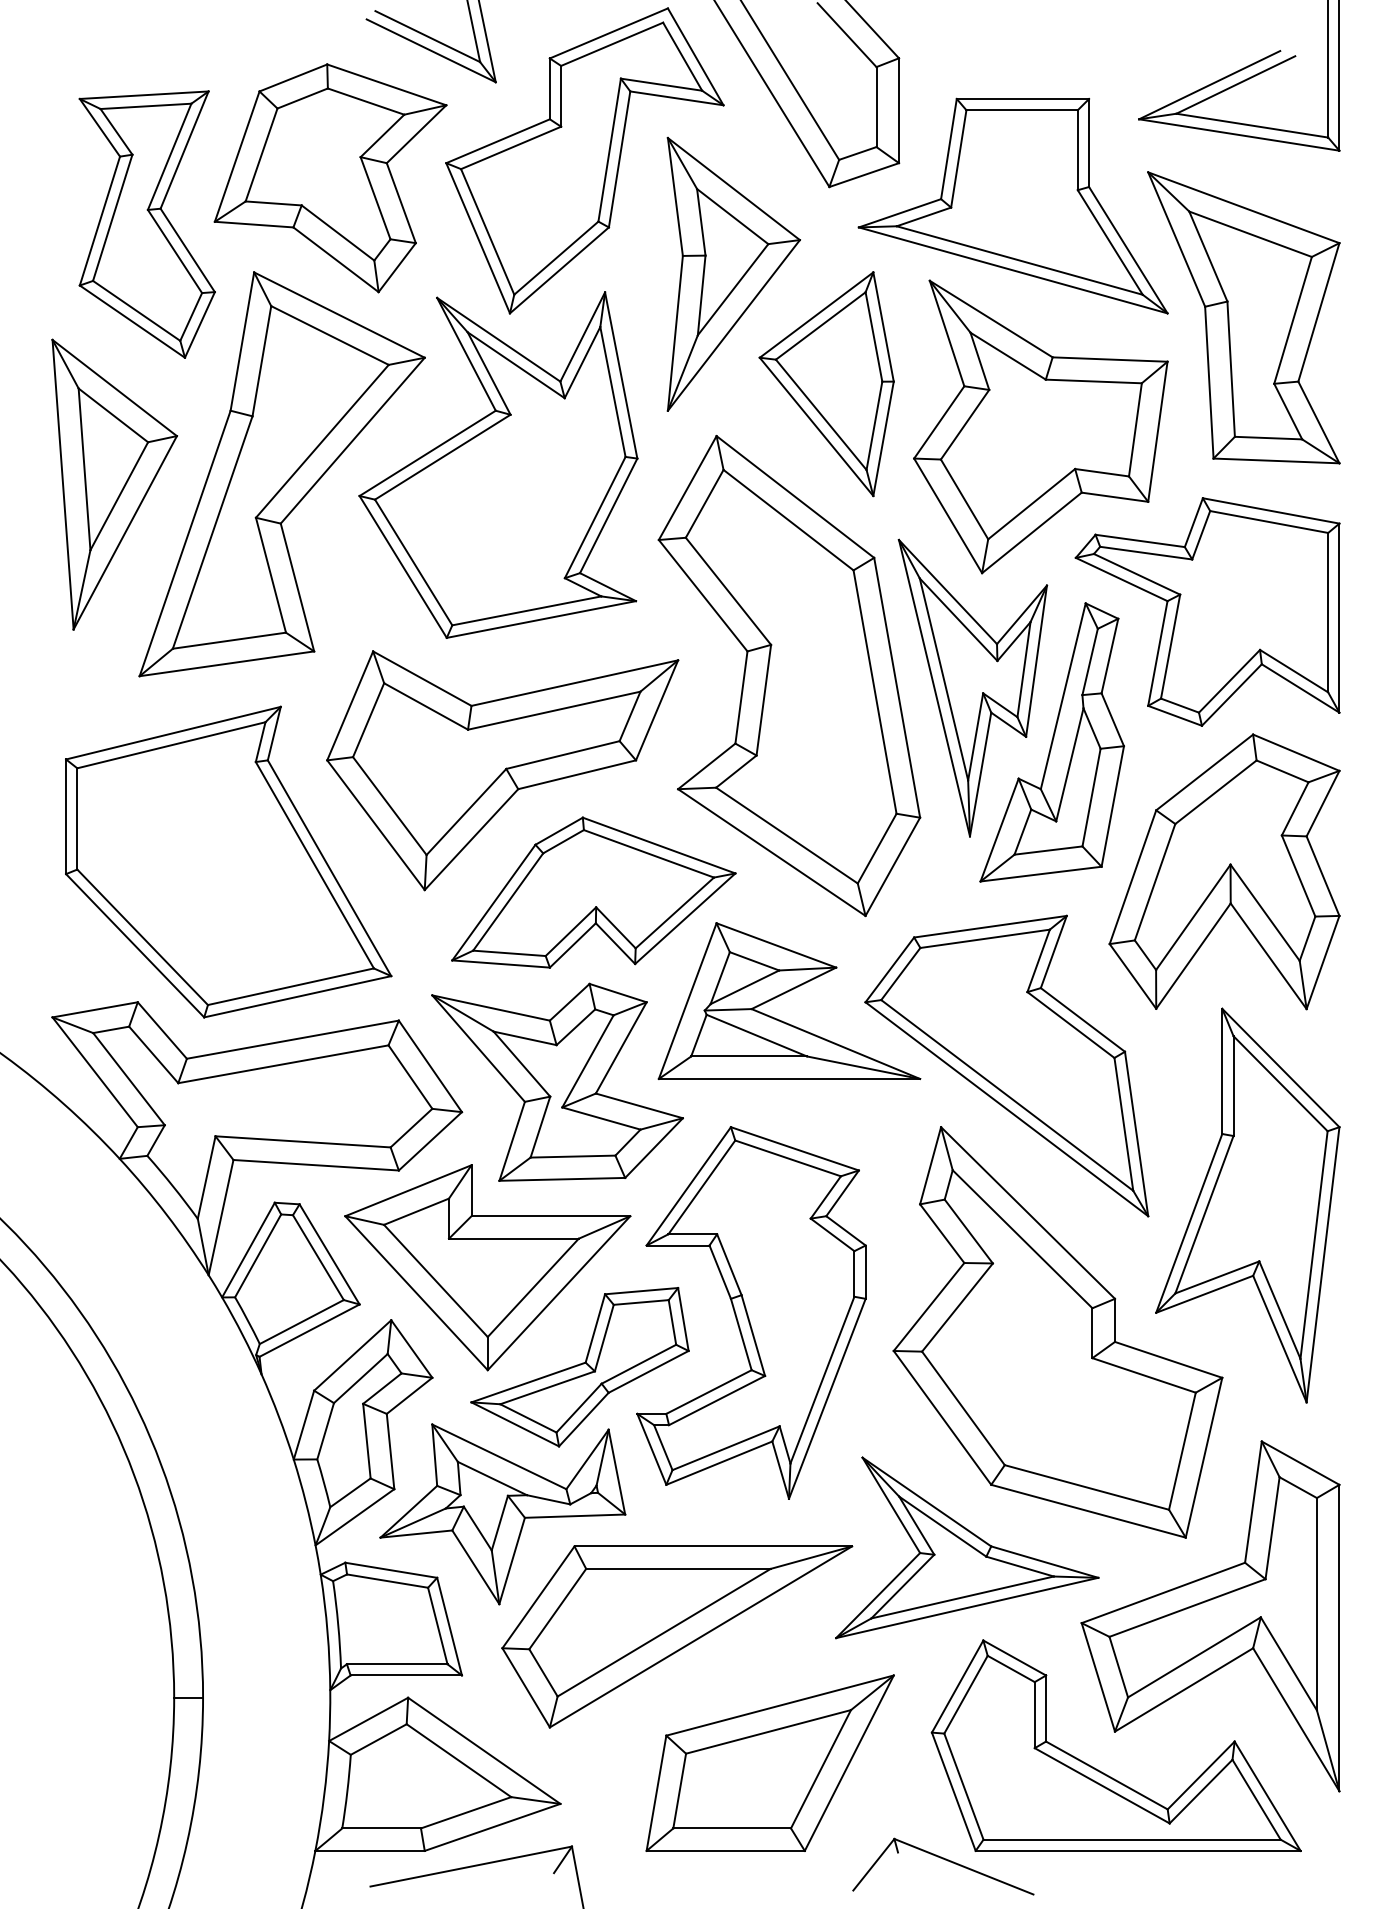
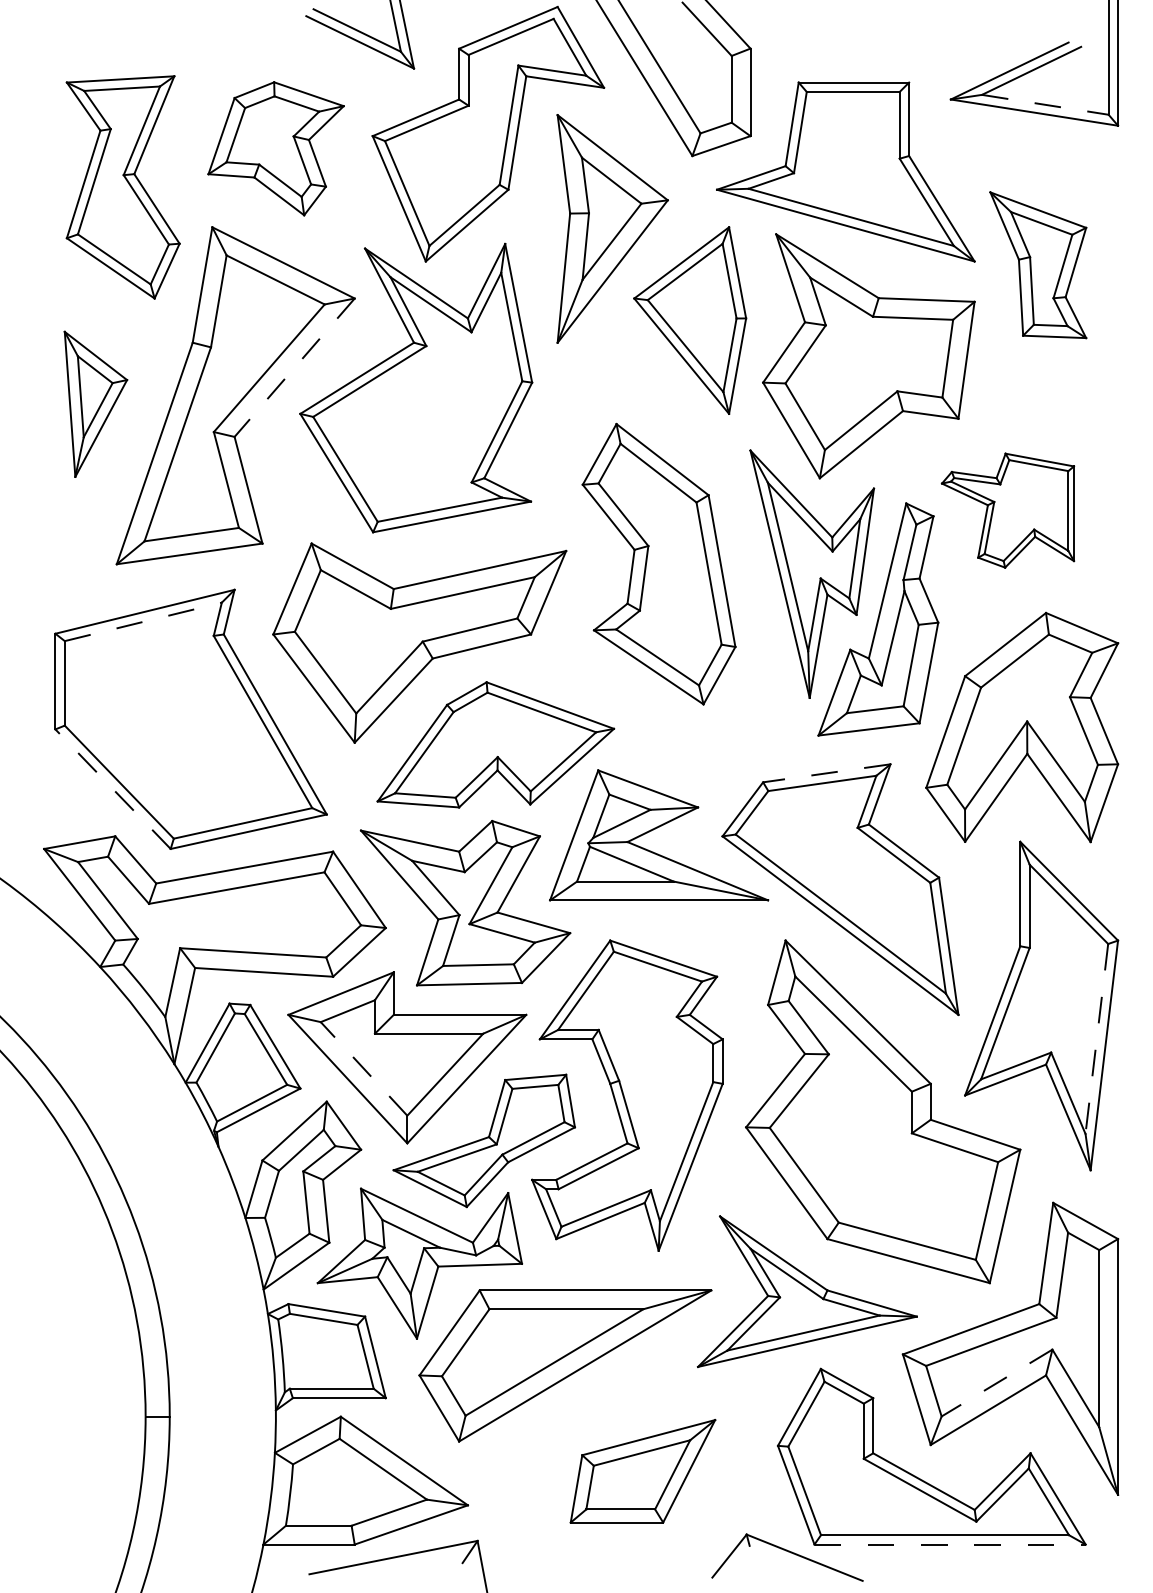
line: (1252, 125) -> (1045, 104), solid -> dashed
part: (330, 178) -> (276, 148), size x0.7
part: (1243, 317) -> (1037, 264), size x0.6
line: (352, 440) -> (294, 367), solid -> dashed
part: (114, 484) -> (95, 404), size x0.6
part: (1207, 611) -> (1007, 510), size x0.6
part: (789, 676) -> (659, 564), size x0.7
line: (171, 745) -> (143, 622), solid -> dashed
line: (989, 926) -> (826, 773), solid -> dashed
line: (135, 945) -> (113, 788), solid -> dashed
line: (1314, 1245) -> (1097, 1039), solid -> dashed
line: (435, 1280) -> (363, 1068), solid -> dashed
line: (1194, 1657) -> (997, 1383), solid -> dashed
part: (769, 1762) -> (642, 1470), size x0.7
line: (1138, 1850) -> (950, 1544), solid -> dashed

